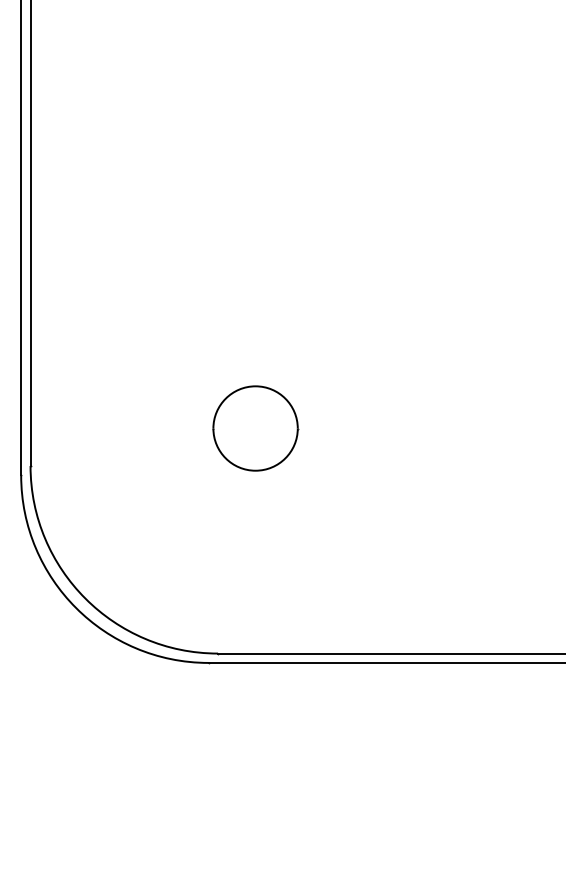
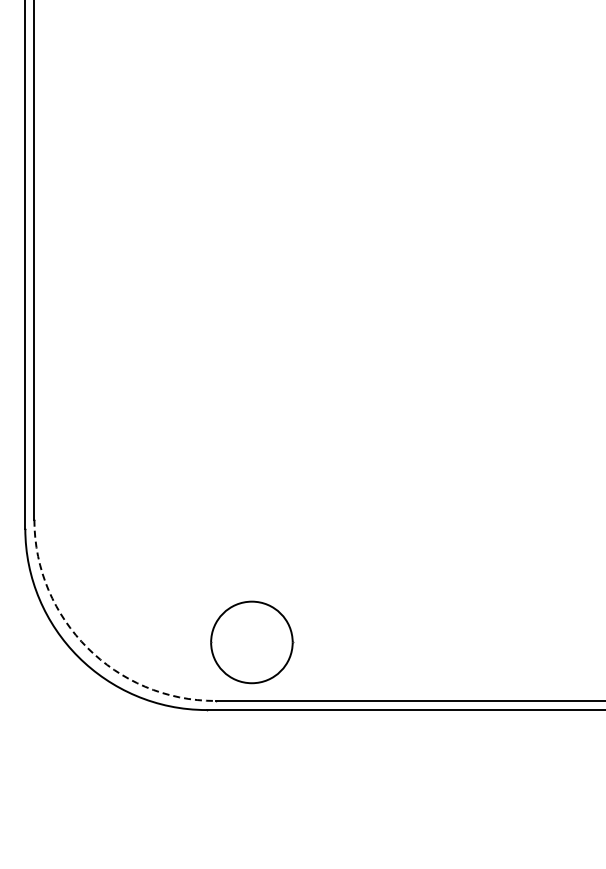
part: (256, 428) -> (252, 642), moved
arc: (85, 598) -> (87, 647), solid -> dashed

